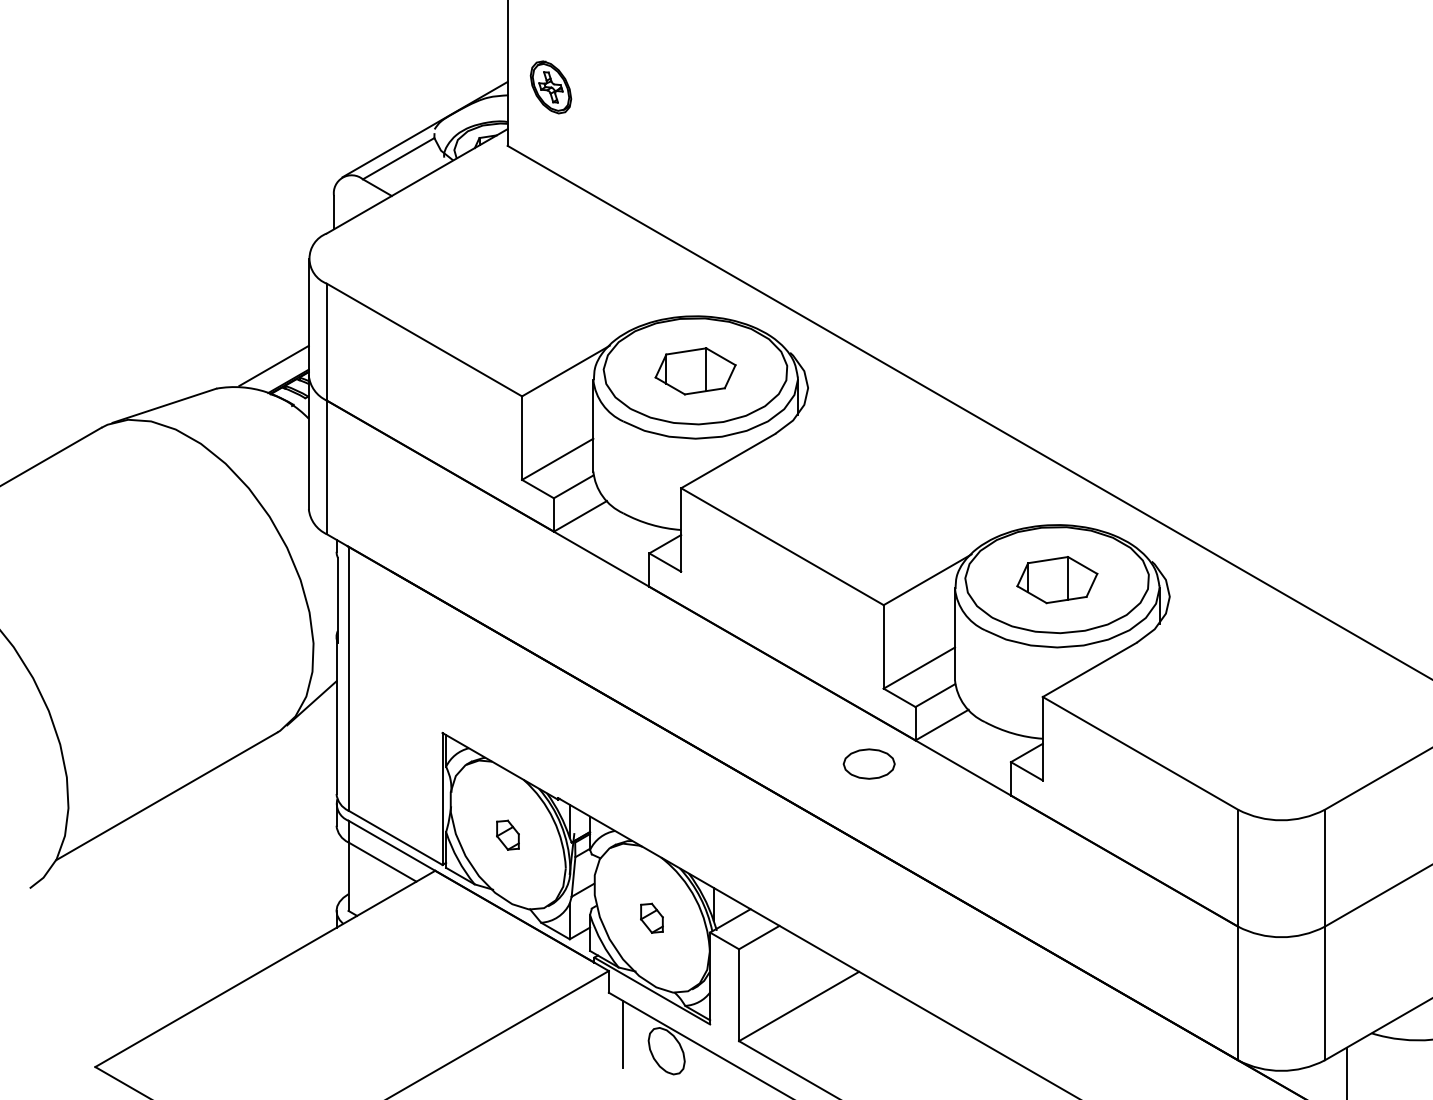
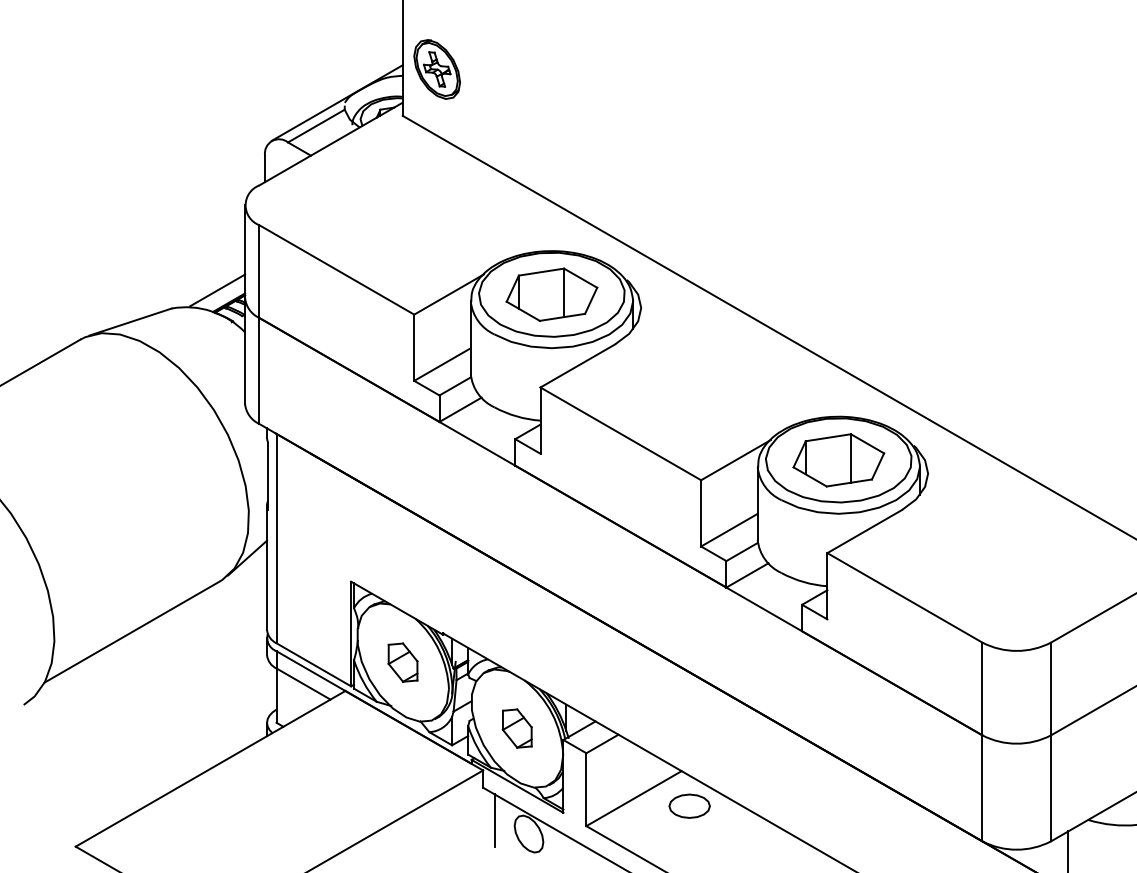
part: (550, 87) -> (436, 69), size x1.43
part: (695, 371) -> (551, 294), size x1.43
part: (1057, 579) -> (839, 459), size x1.43
part: (868, 763) -> (689, 805), moved
part: (507, 835) -> (402, 662), size x1.67
part: (651, 918) -> (516, 728), size x1.67

